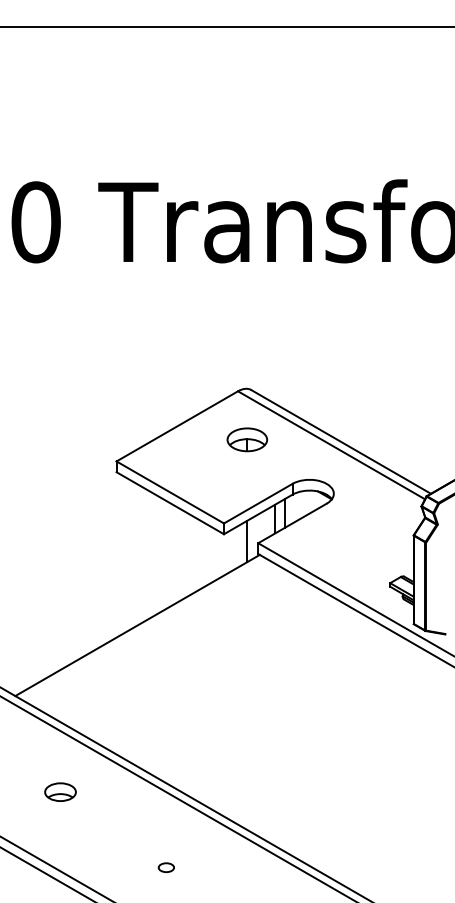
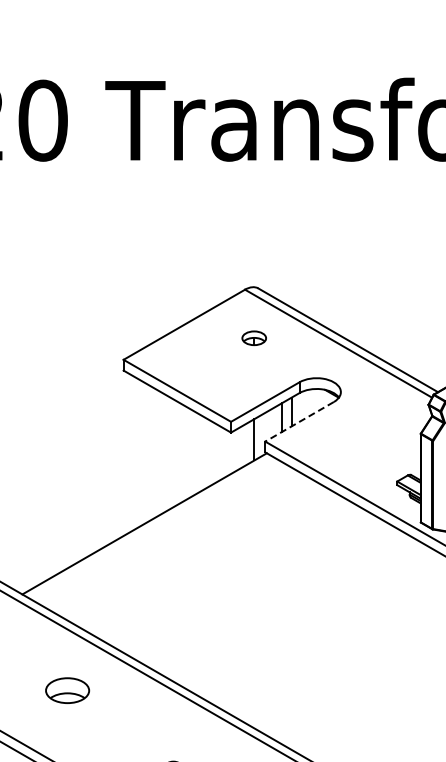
part: (246, 439) -> (253, 337), size x0.6
line: (292, 523) -> (299, 421), solid -> dashed
part: (60, 791) -> (67, 689), size x1.4

